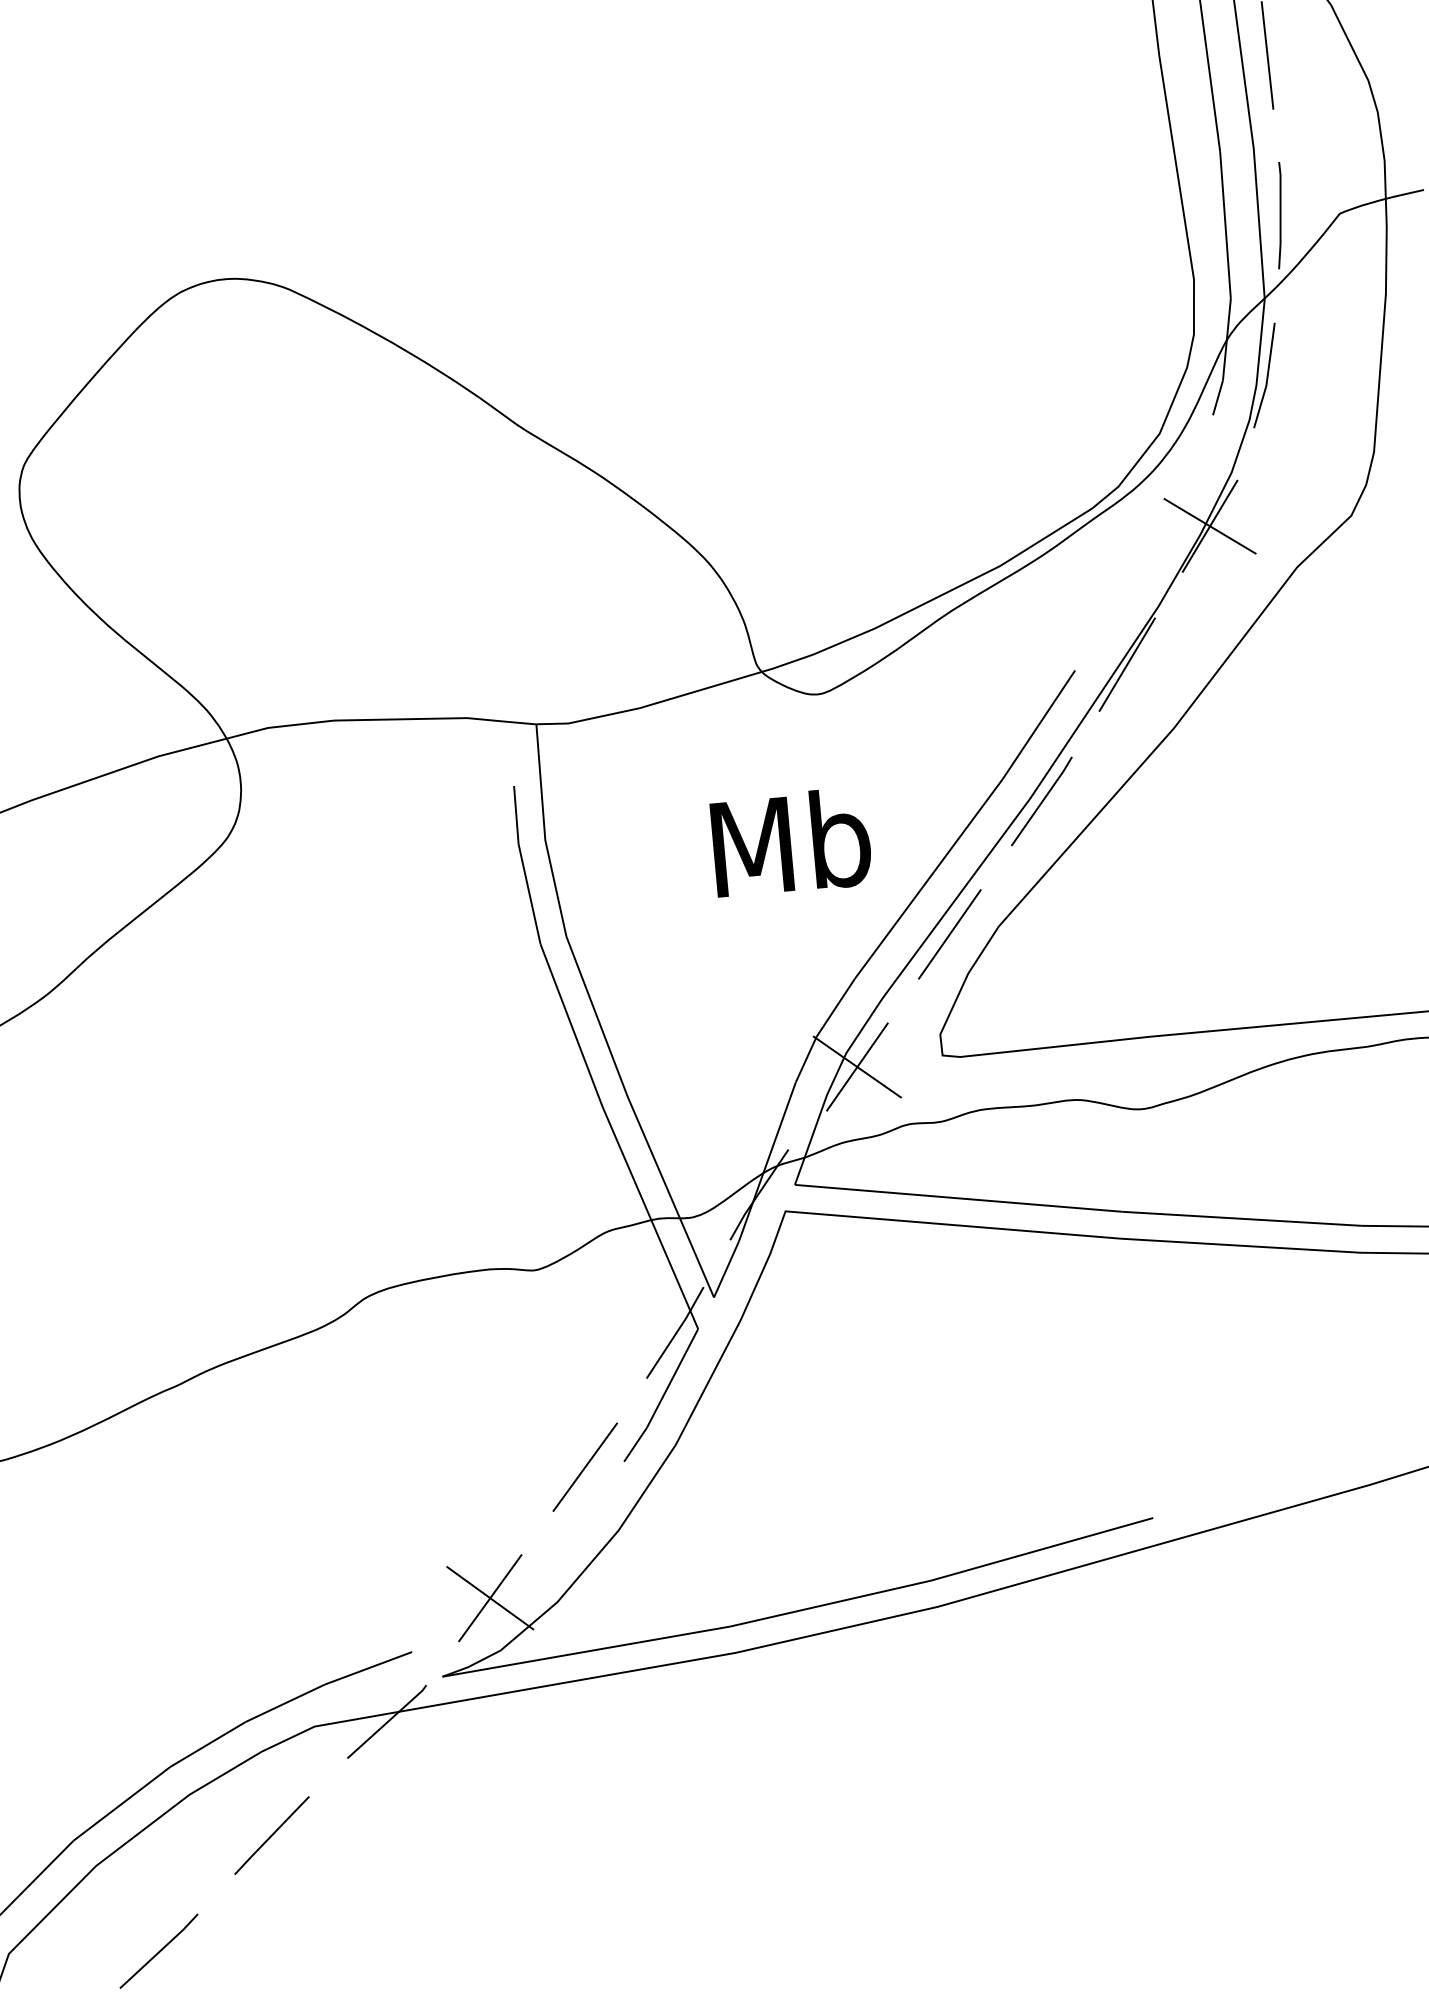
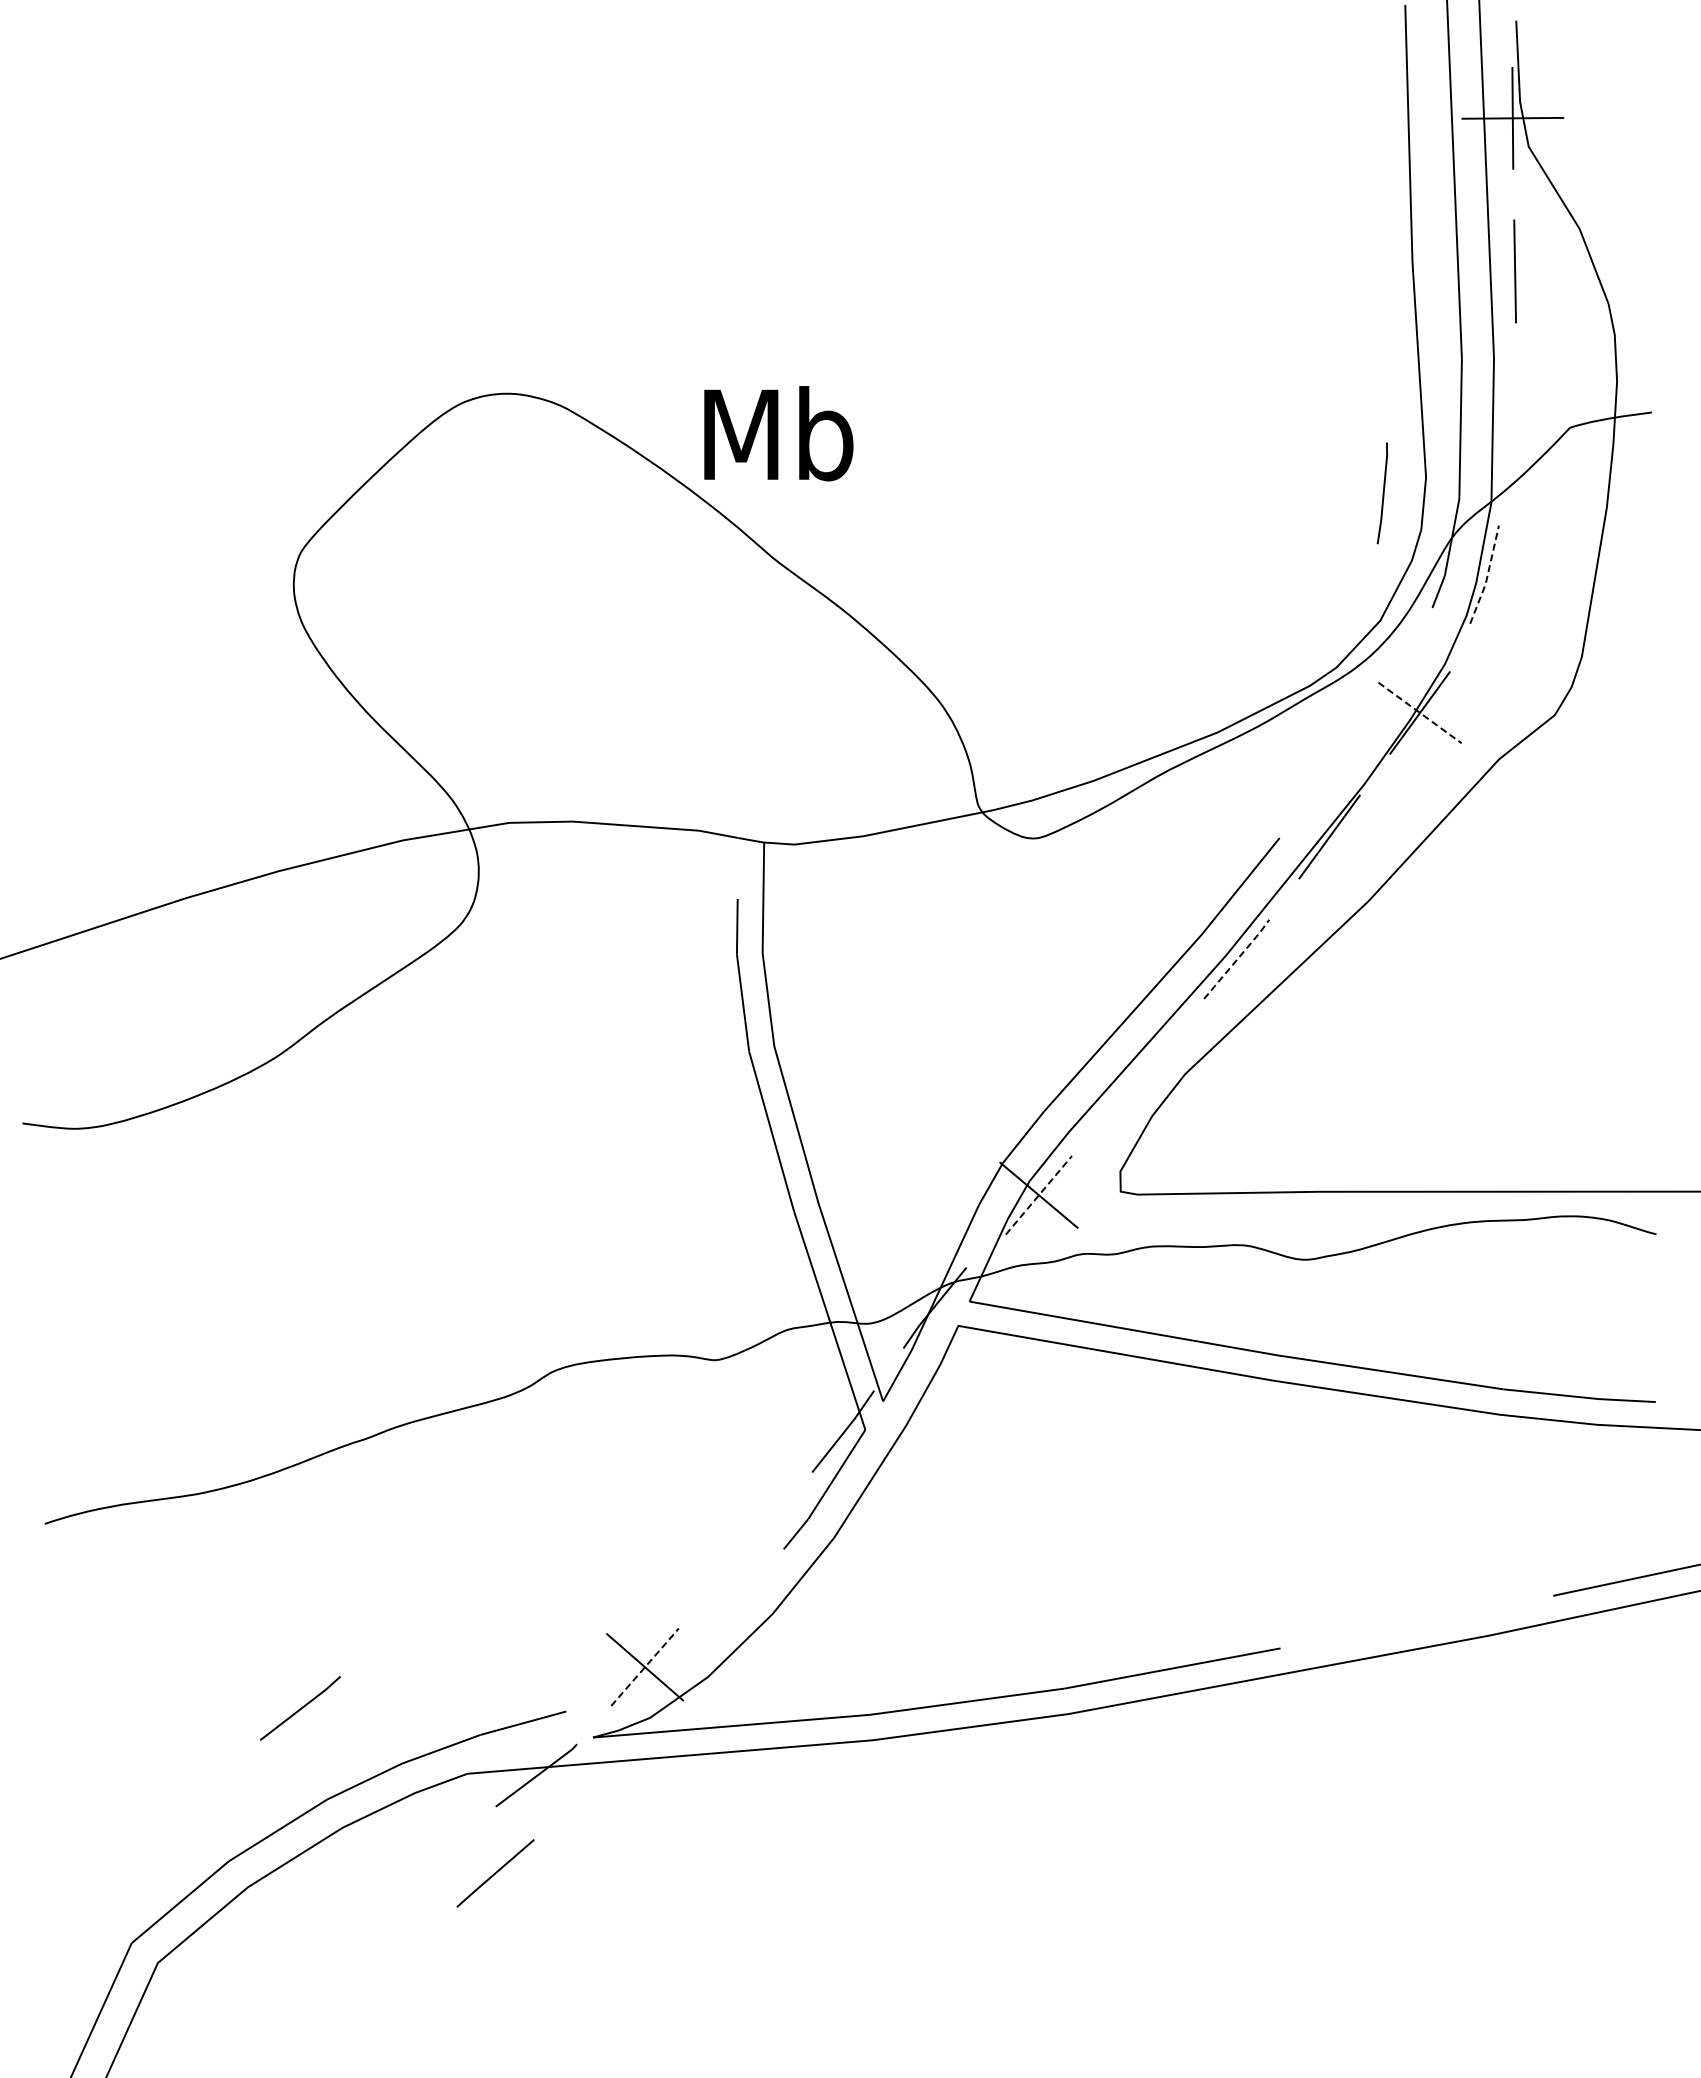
line: (1279, 215) -> (1382, 493), moved
line: (1267, 376) -> (1487, 575), solid -> dashed
line: (1210, 525) -> (1420, 712), solid -> dashed
line: (1042, 801) -> (1237, 959), solid -> dashed
text: (791, 842) -> (778, 433), moved
line: (950, 934) -> (1138, 1077), removed
line: (856, 1067) -> (1038, 1195), solid -> dashed
line: (585, 1466) -> (746, 1550), removed
line: (490, 1598) -> (645, 1667), solid -> dashed
line: (271, 1835) -> (495, 1873), moved
line: (158, 1951) -> (299, 1708), moved

